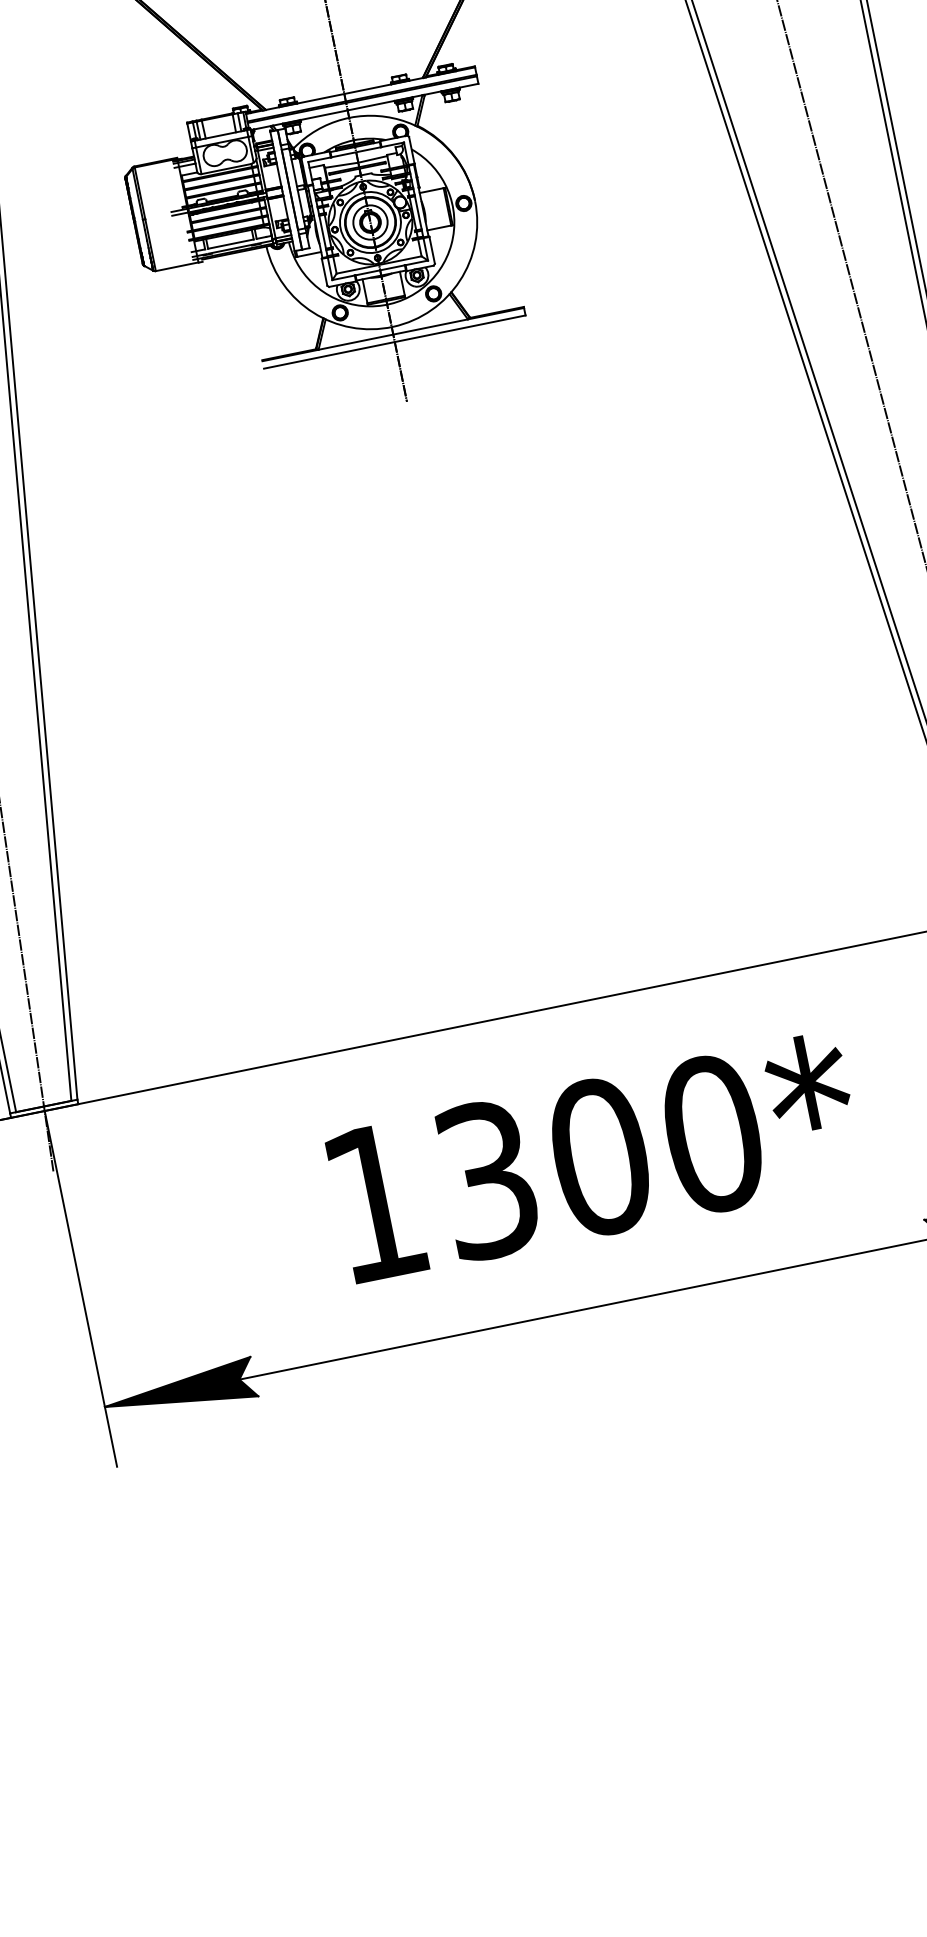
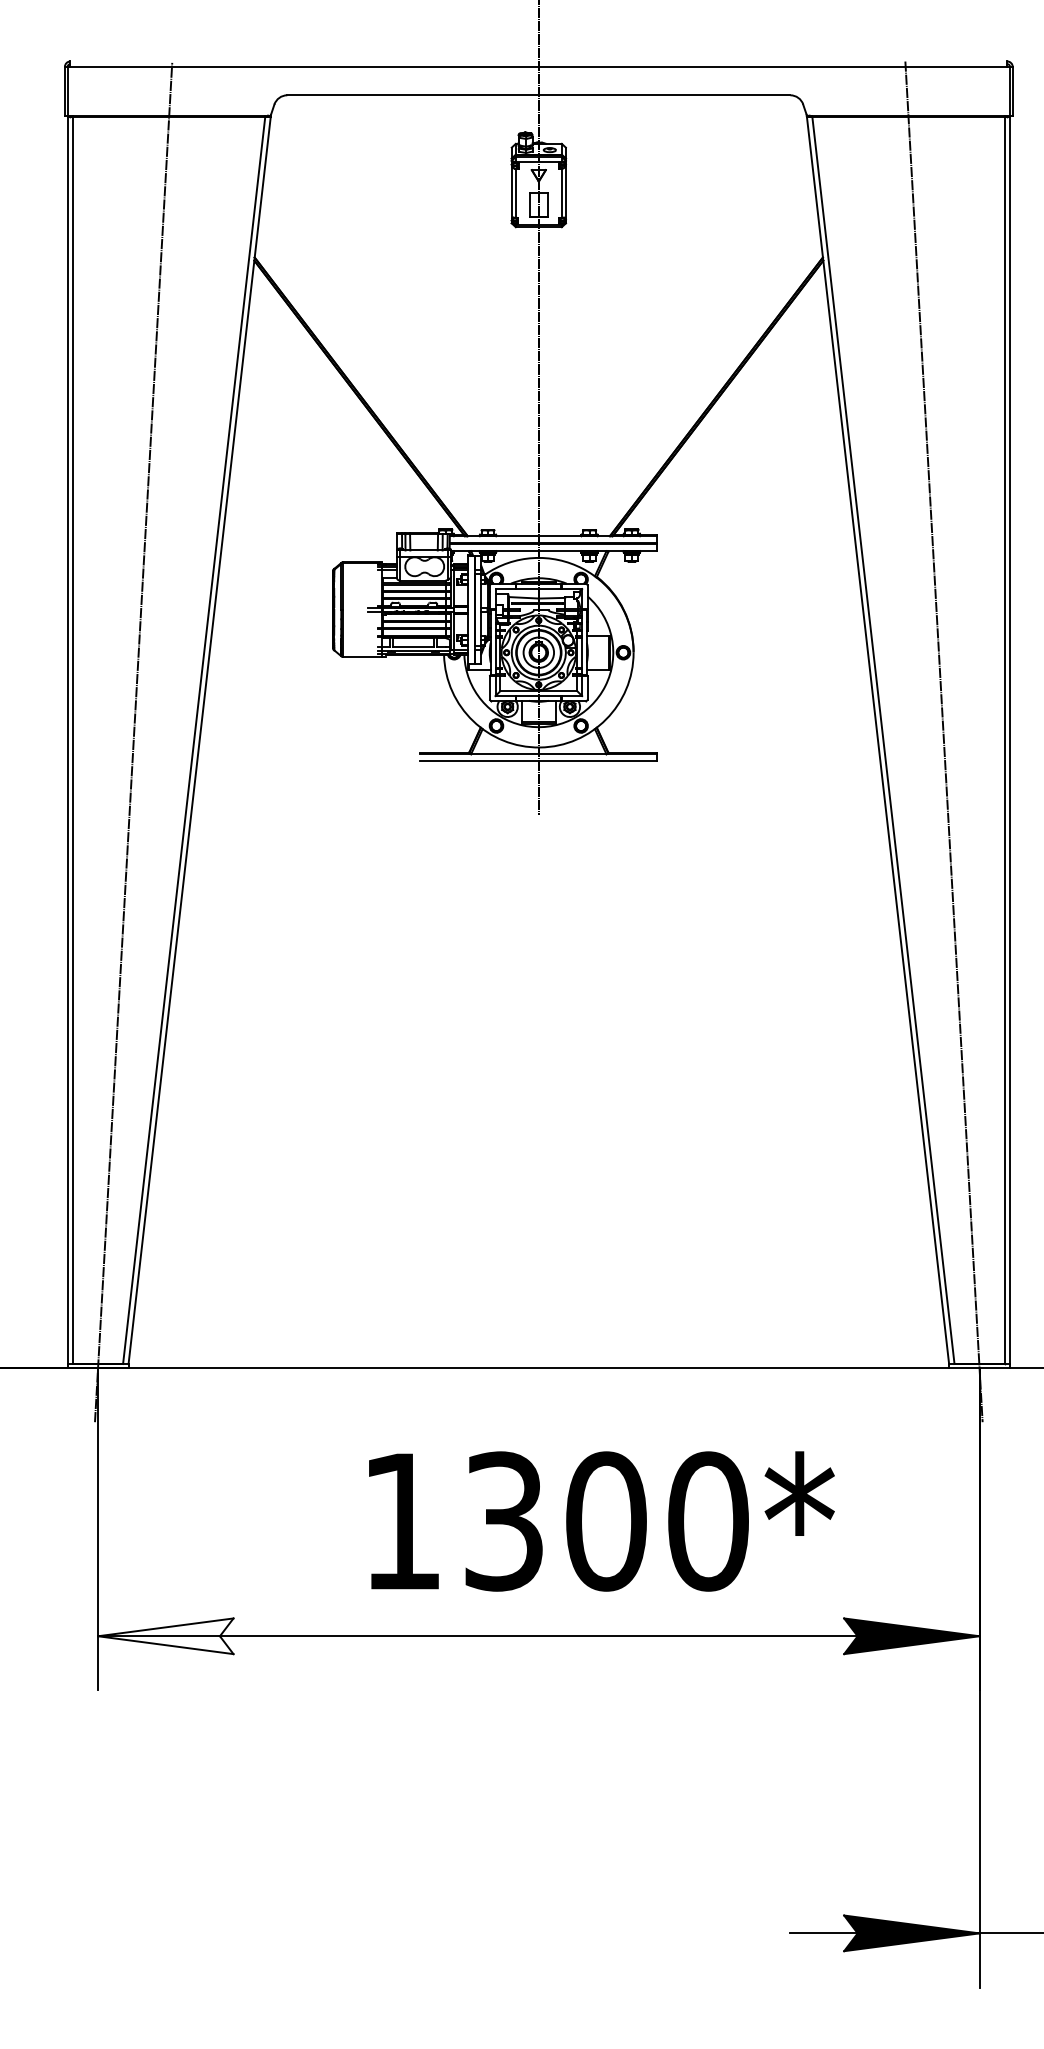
text: (594, 1158) -> (601, 1521), moved
fill: (179, 1392) -> (165, 1636), removed

